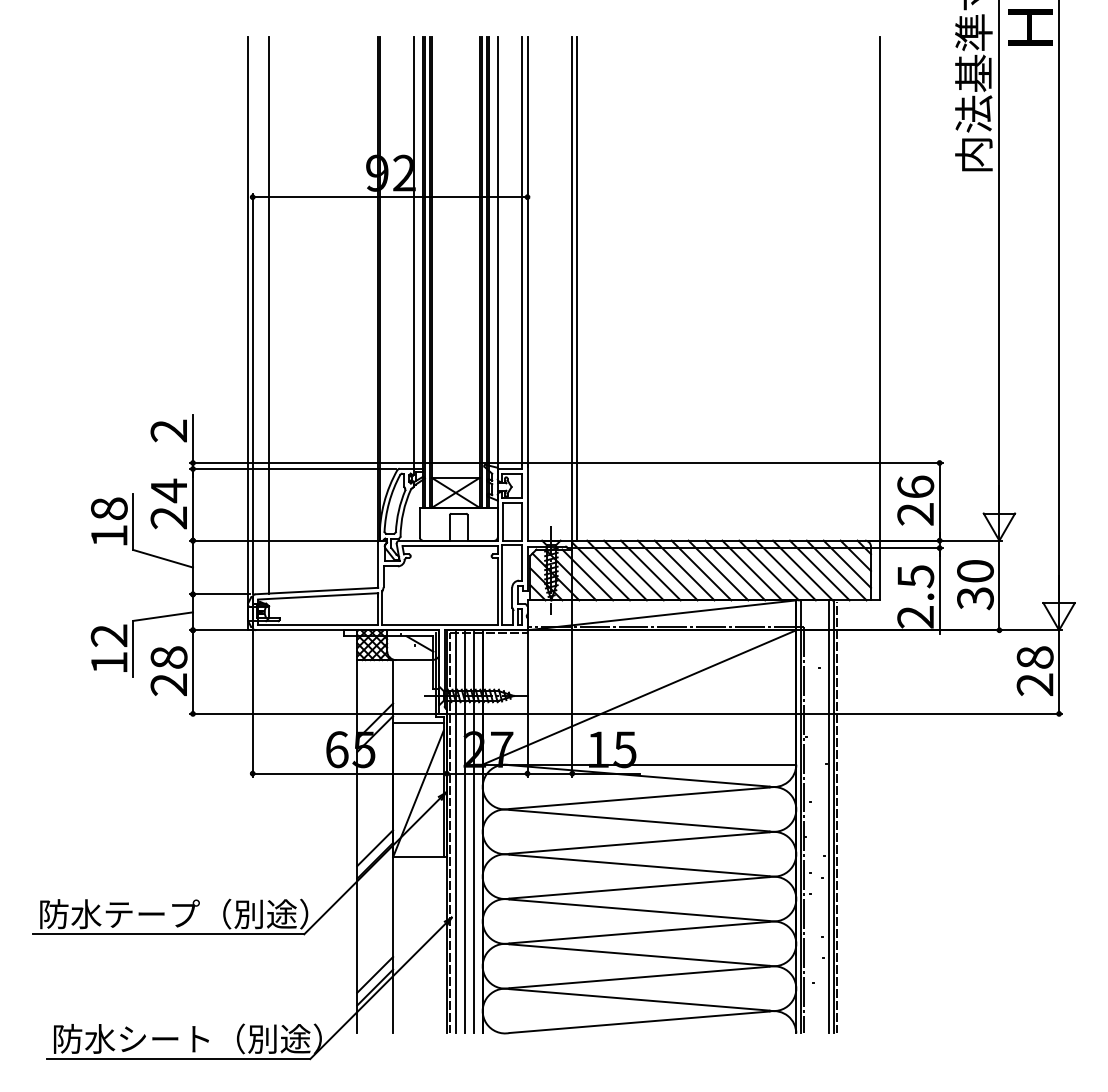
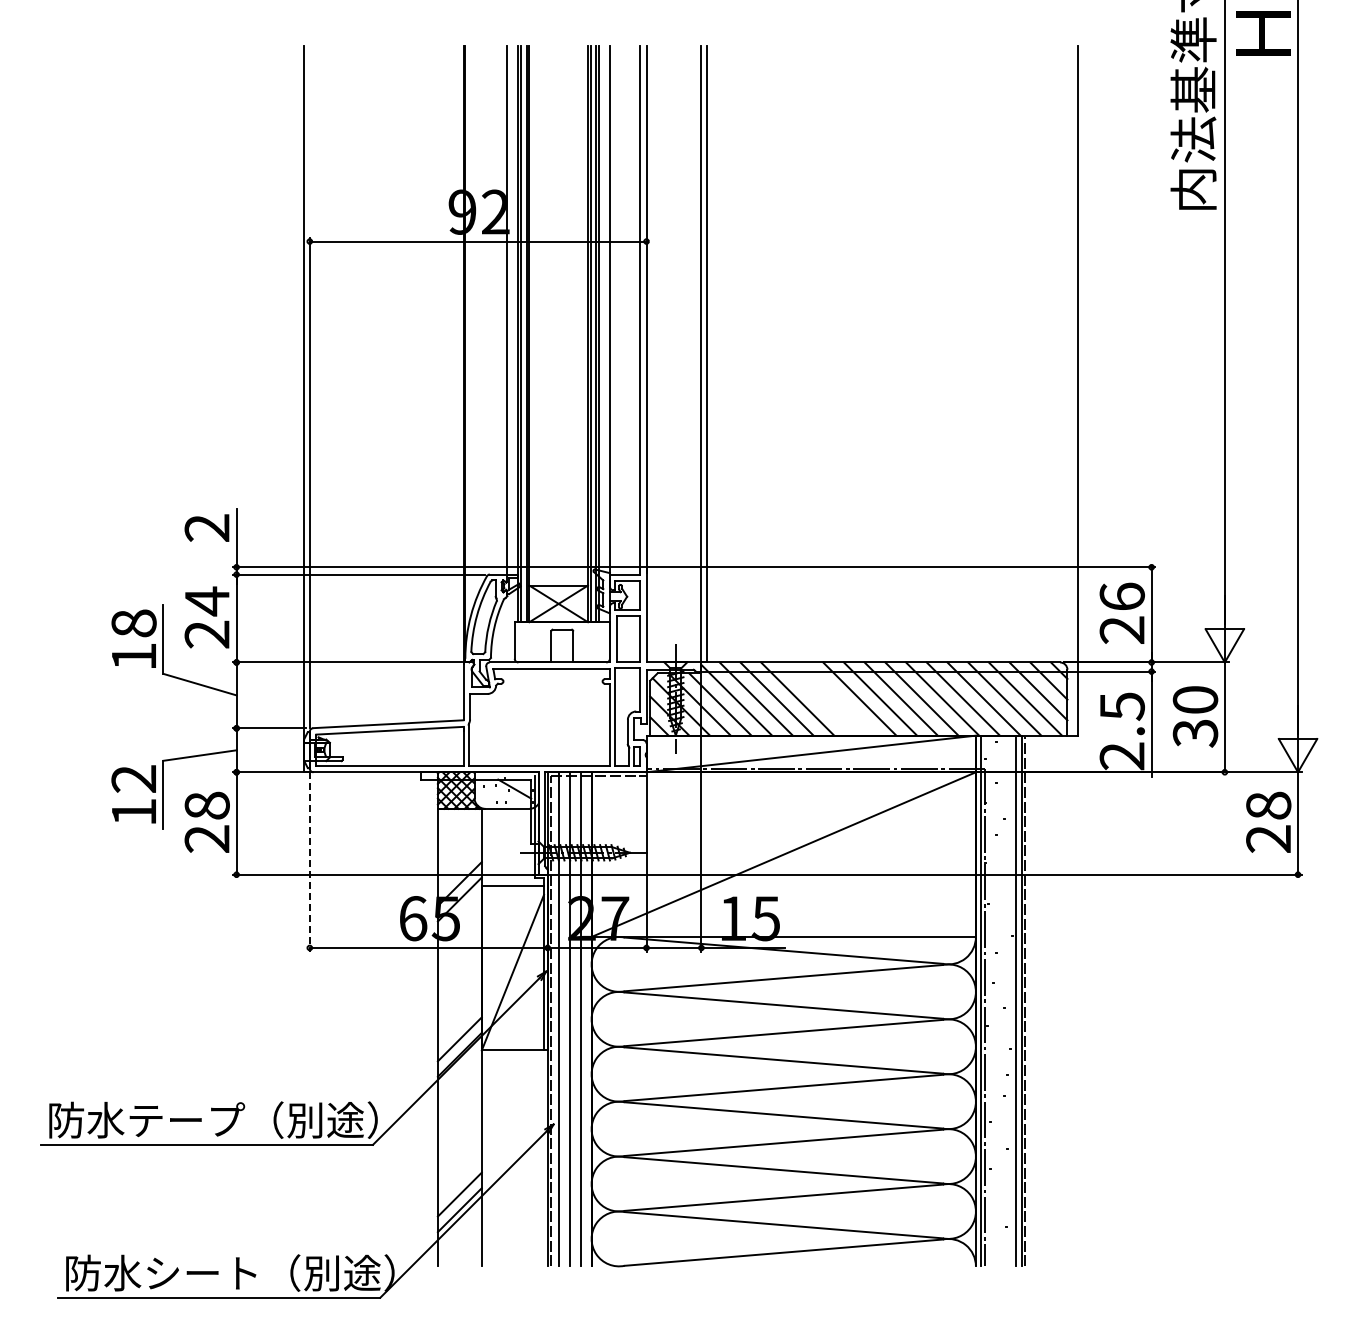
line: (268, 315) -> (329, 386), removed
line: (667, 570) -> (818, 698), removed
line: (684, 570) -> (838, 698), removed
line: (252, 703) -> (309, 861), solid -> dashed

